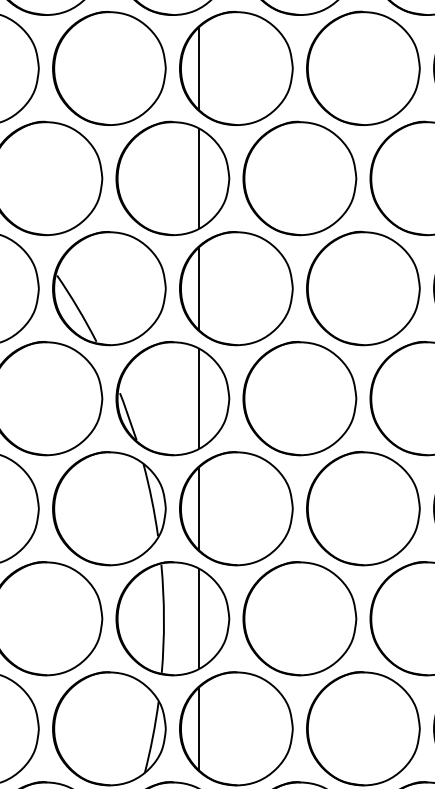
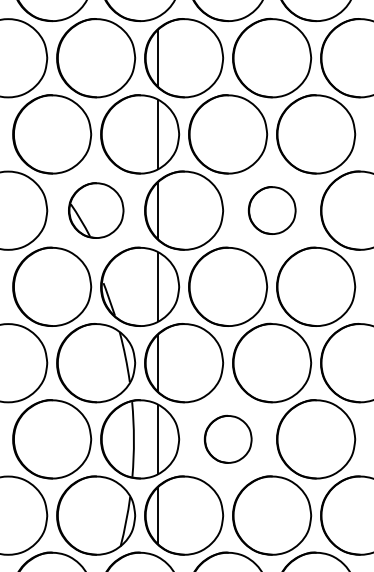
part: (109, 288) -> (96, 210), size x0.7
part: (364, 288) -> (272, 210), size x0.6
part: (300, 618) -> (228, 439), size x0.6

